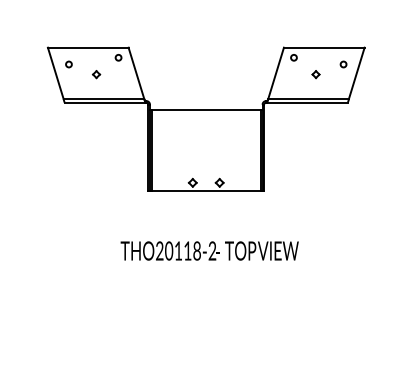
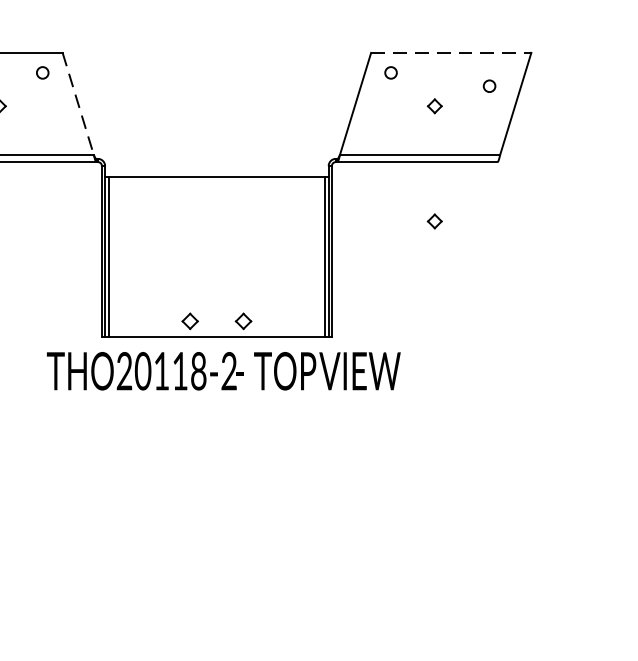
line: (324, 47) -> (451, 52), solid -> dashed
line: (136, 73) -> (78, 104), solid -> dashed
part: (315, 132) -> (433, 221), added
text: (209, 250) -> (223, 370), moved

